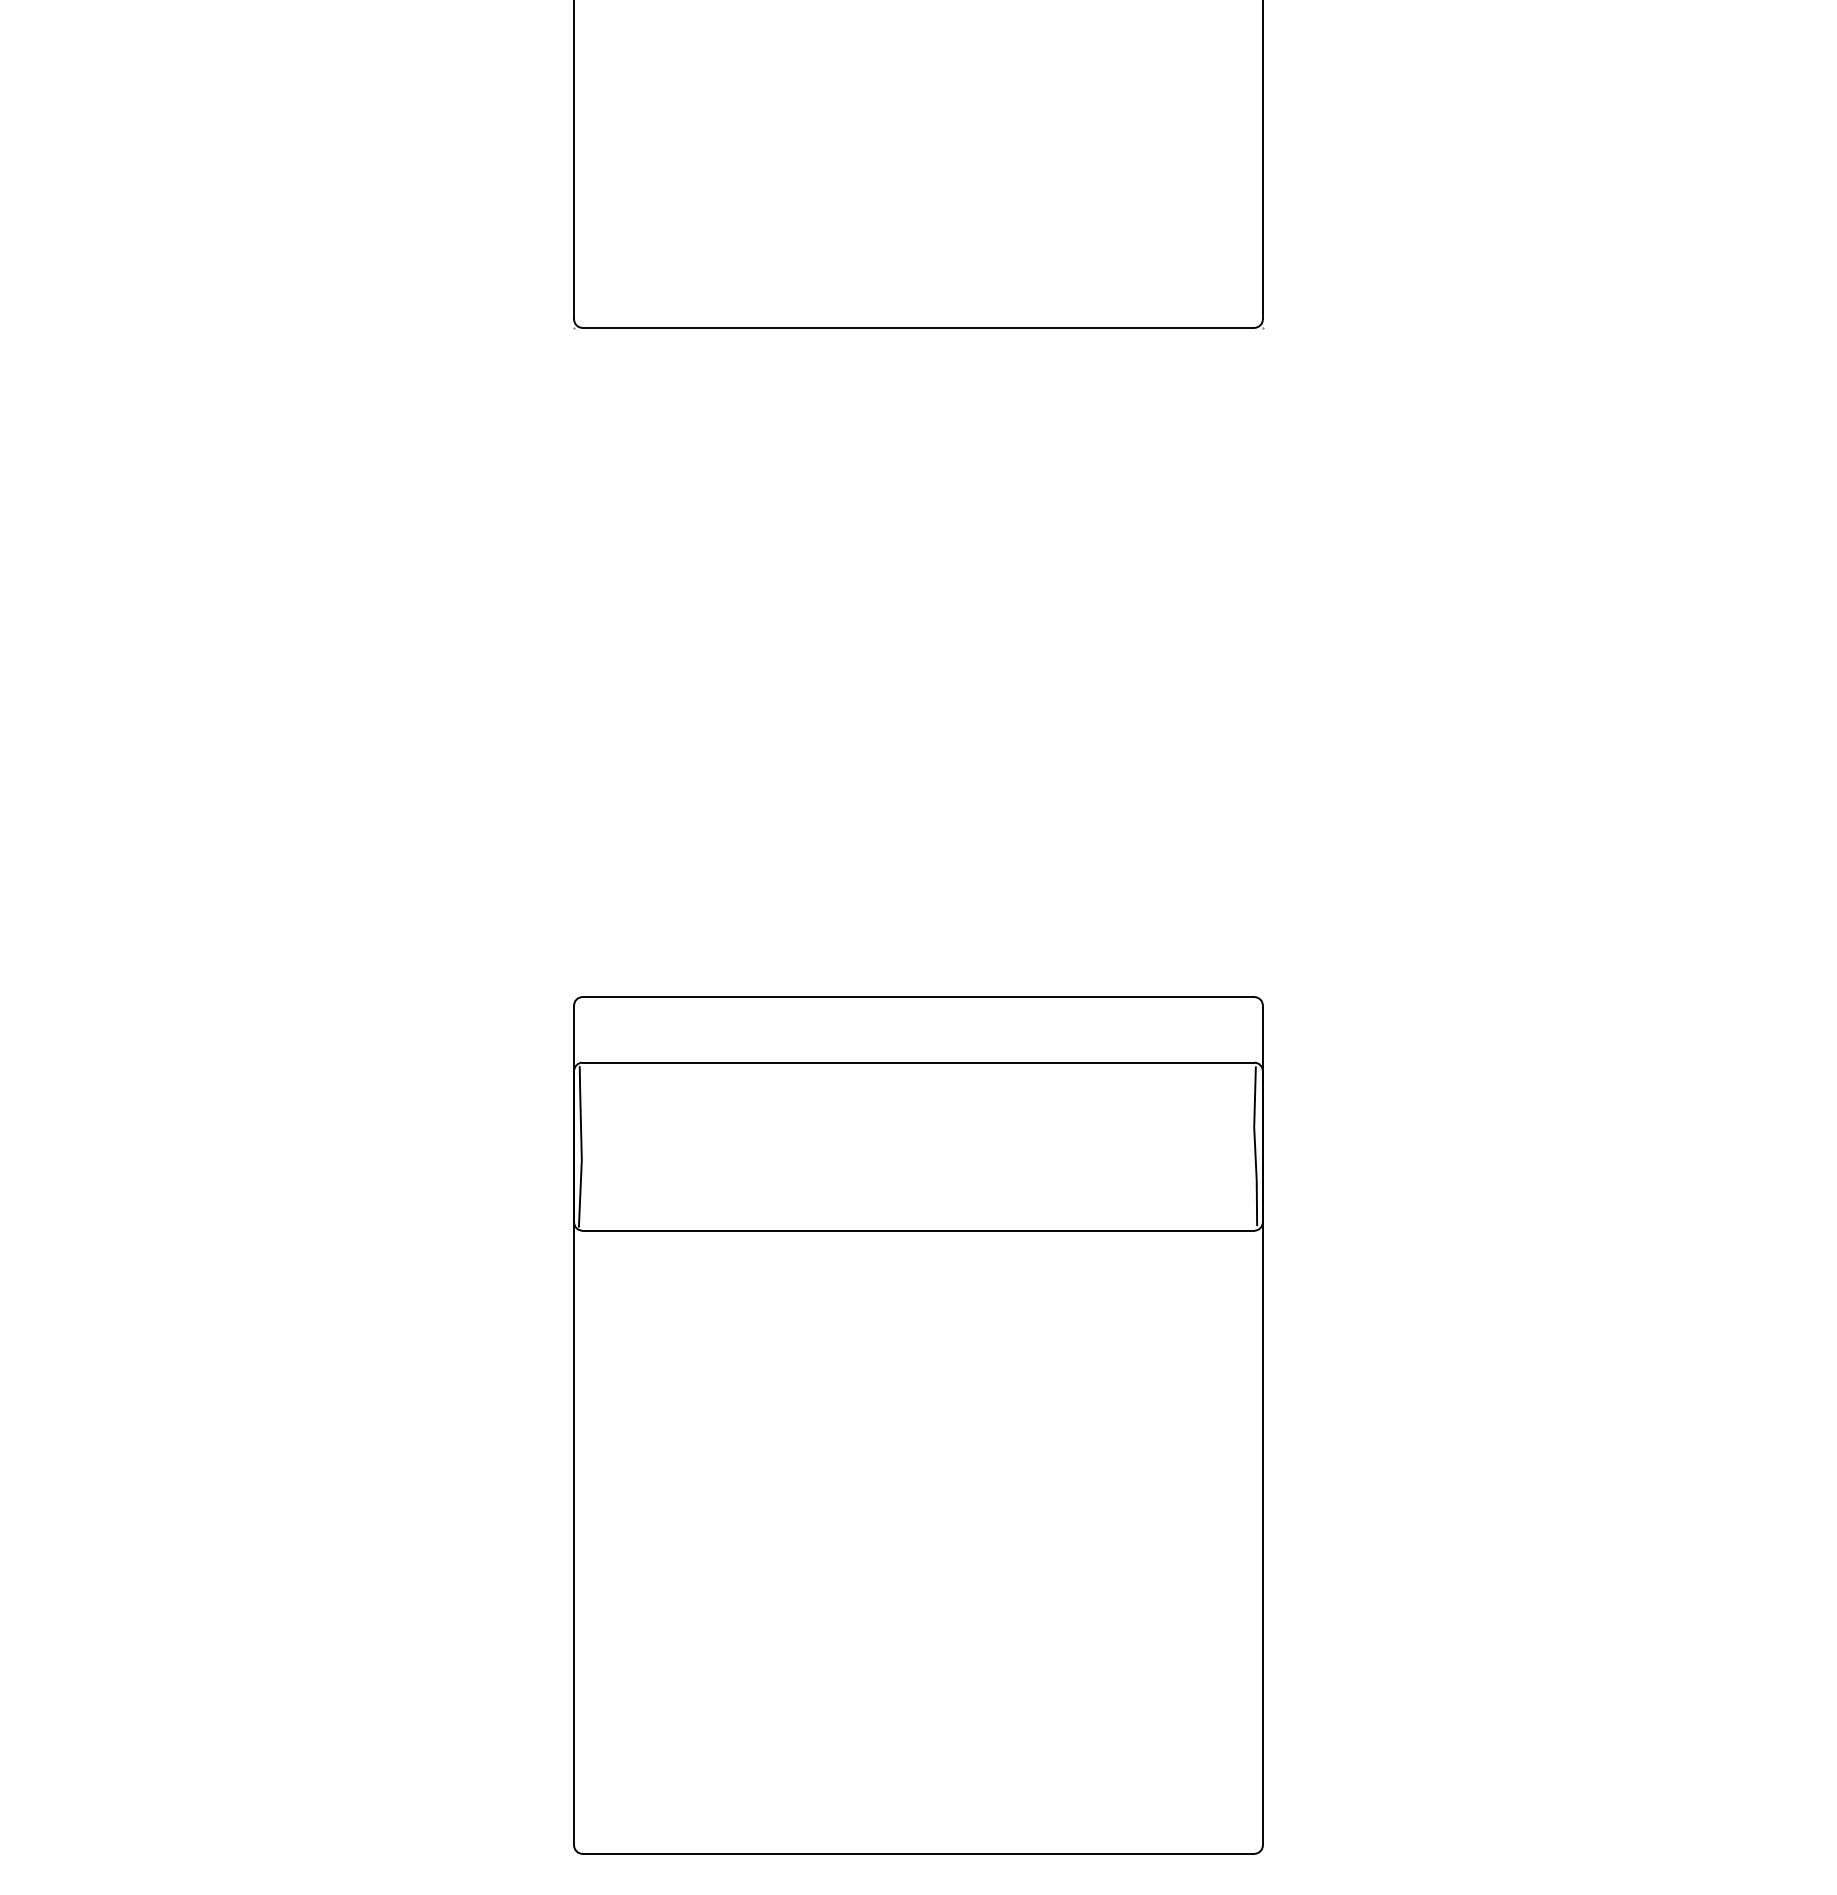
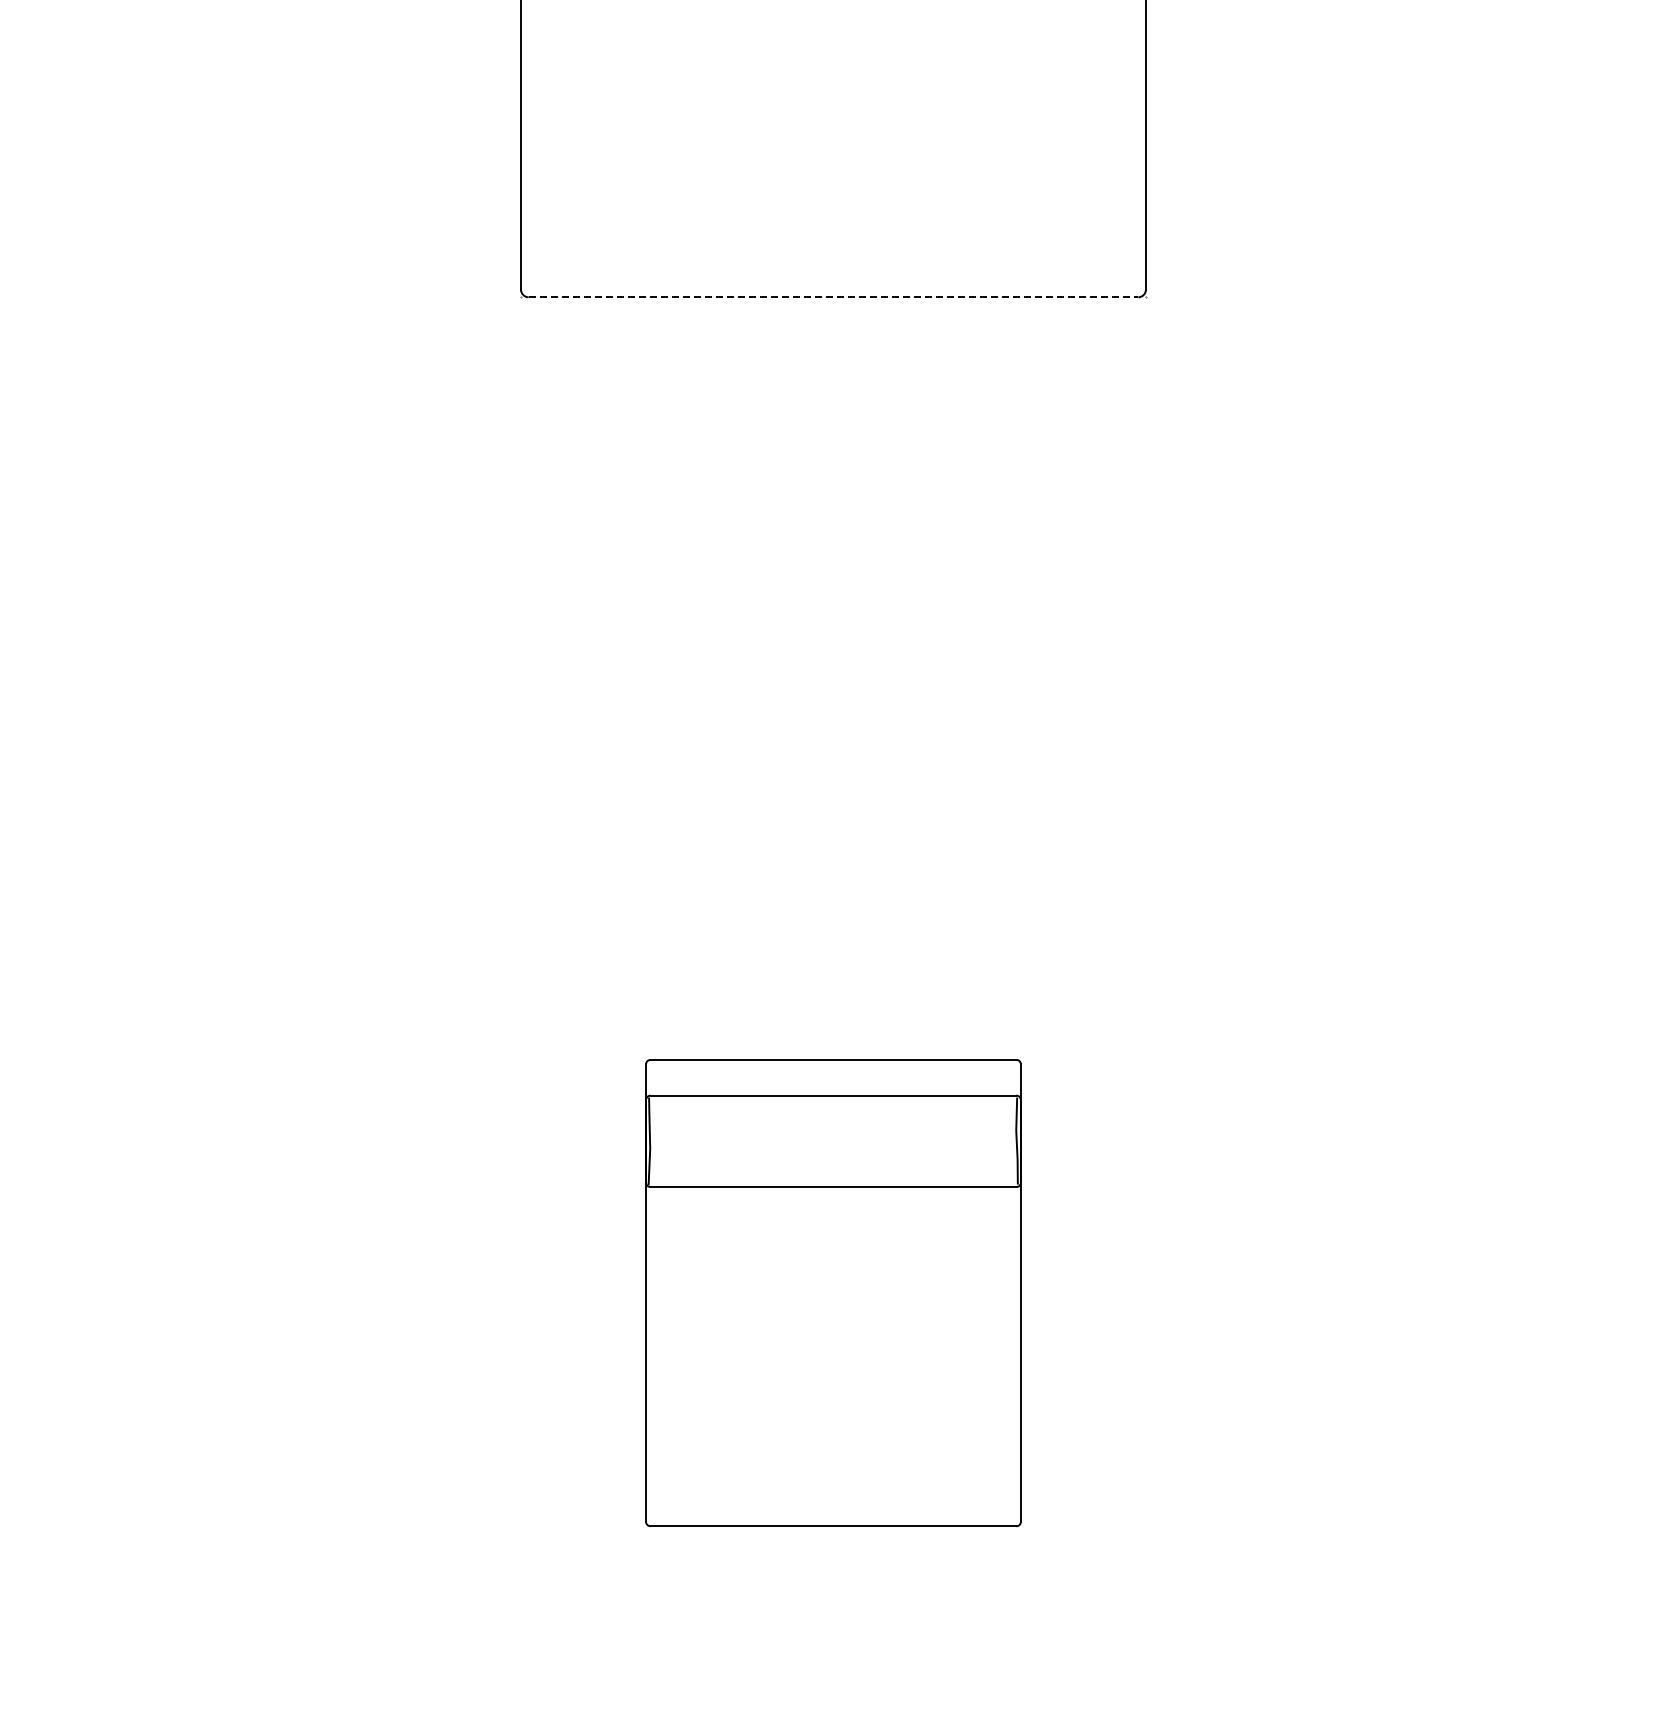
line: (918, 328) -> (833, 297), solid -> dashed
part: (918, 1424) -> (833, 1292), size x0.6

